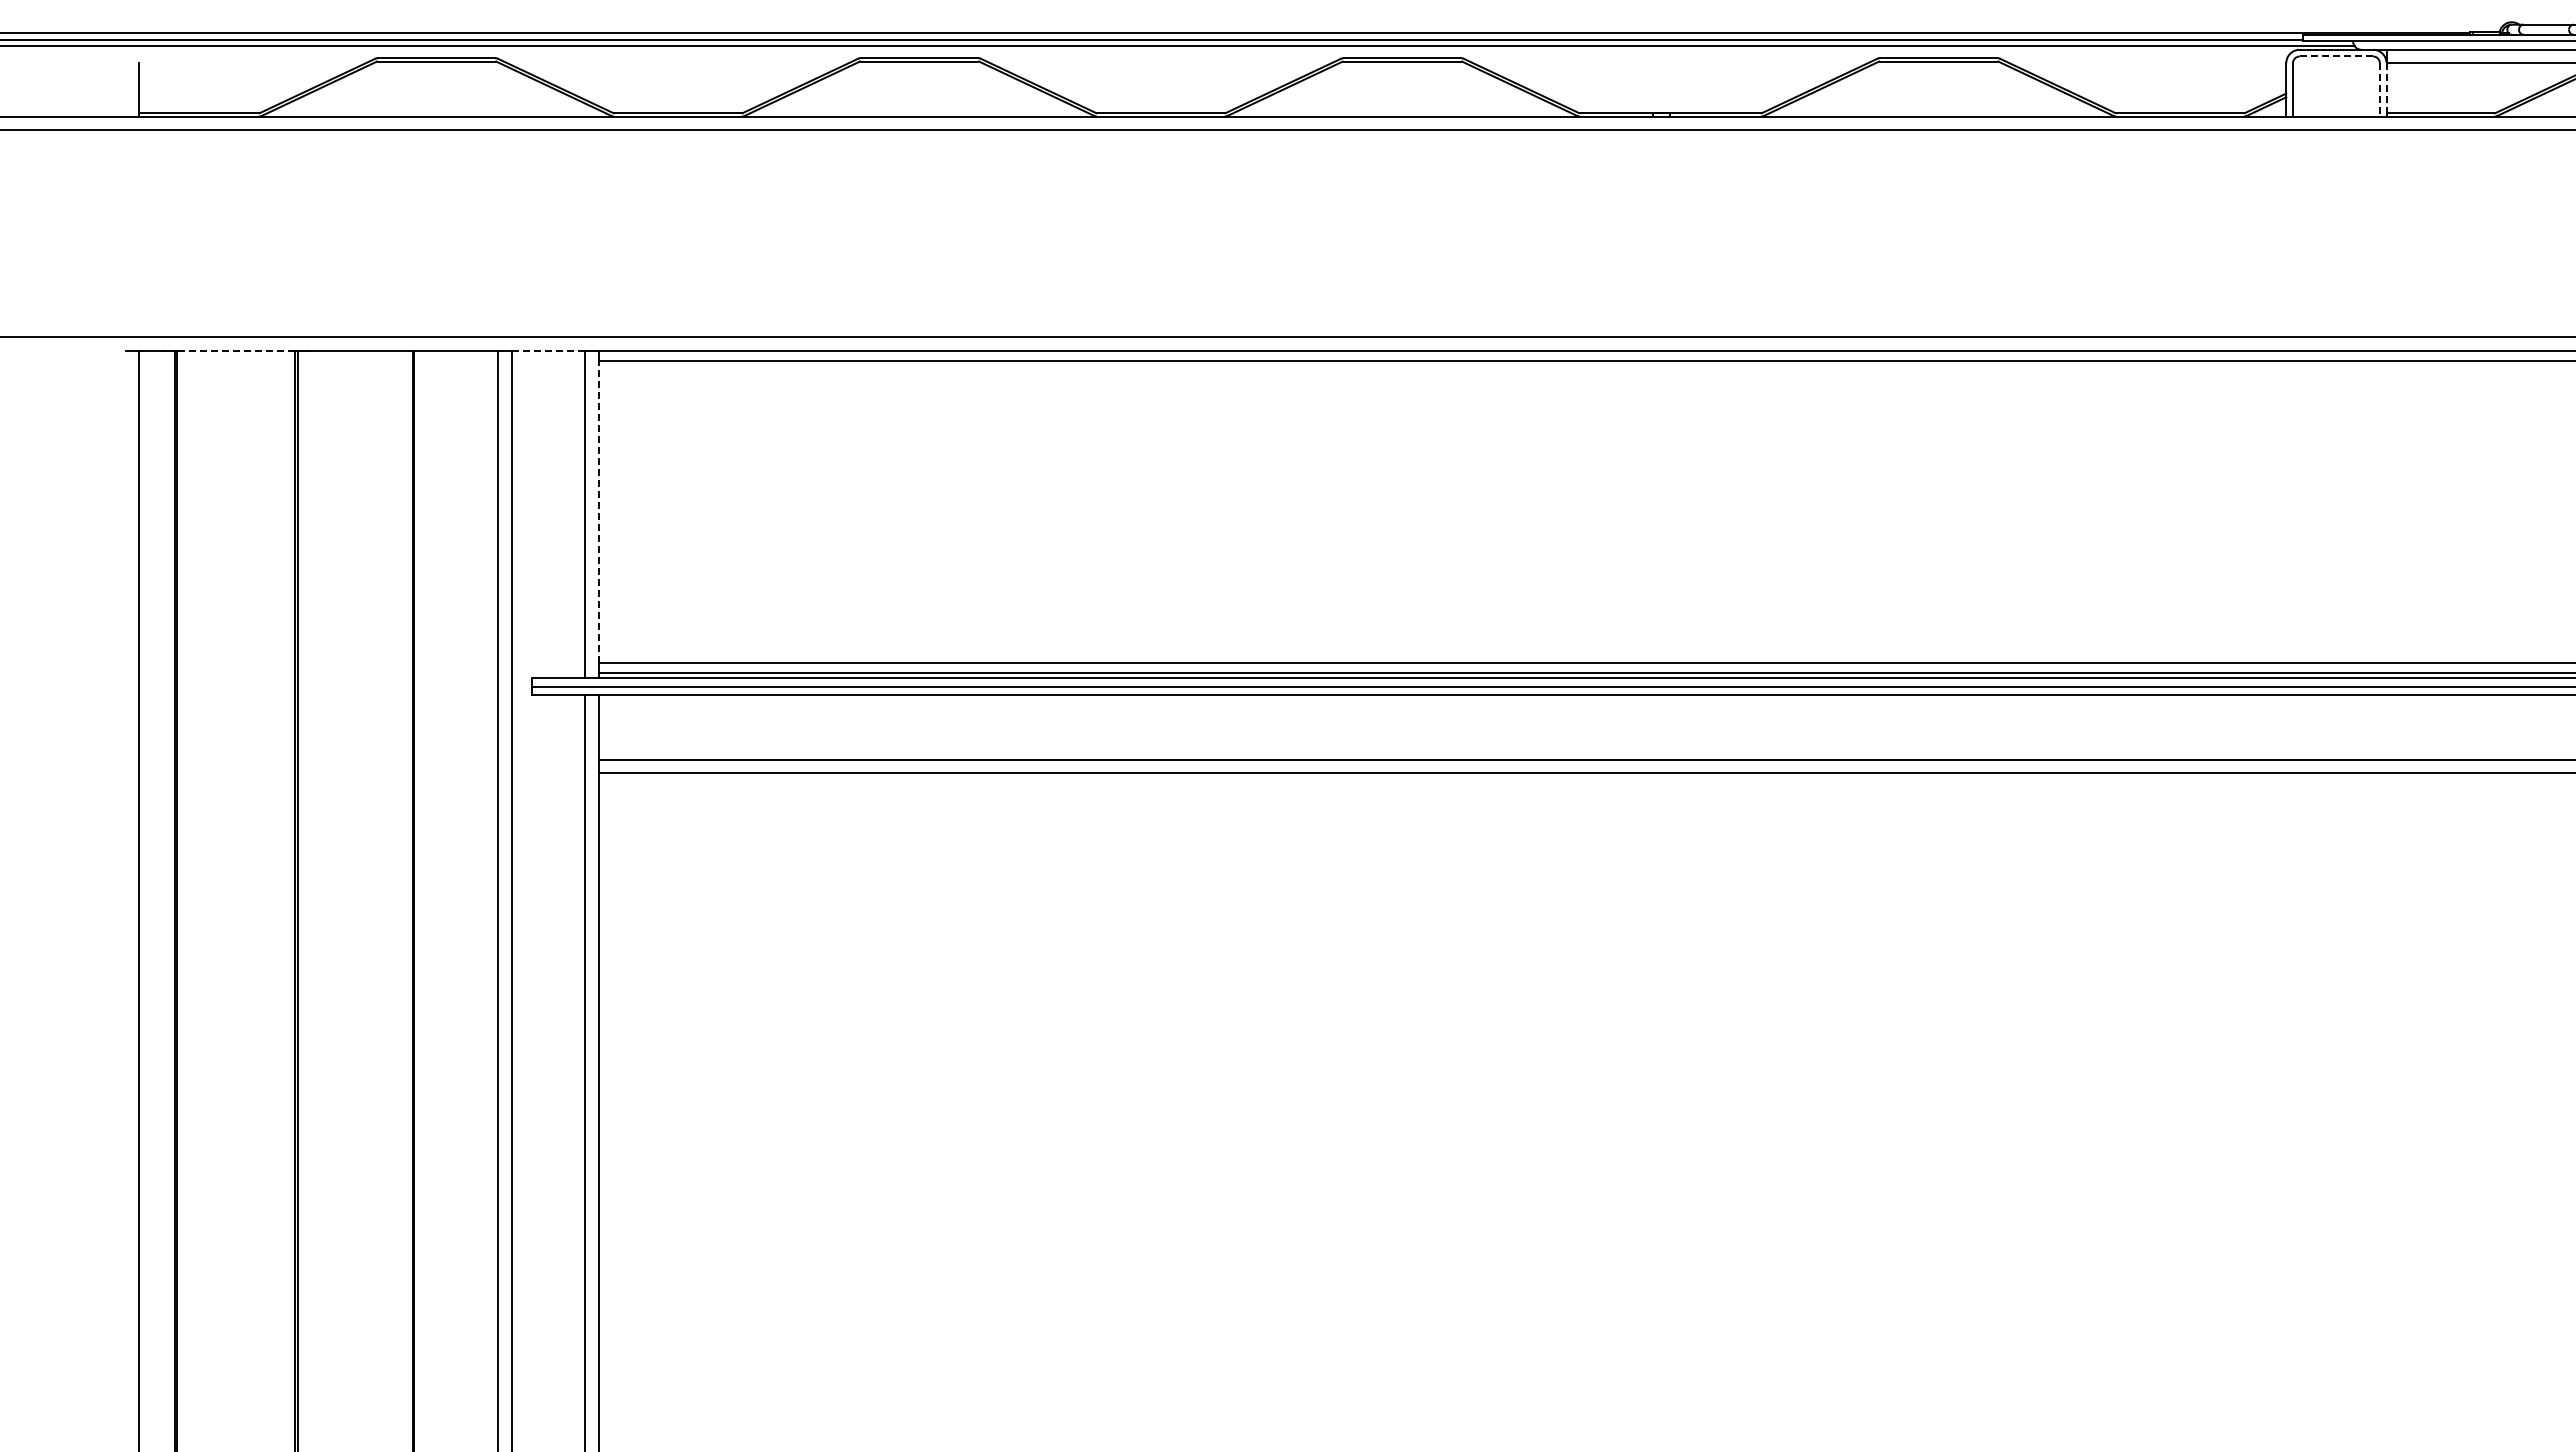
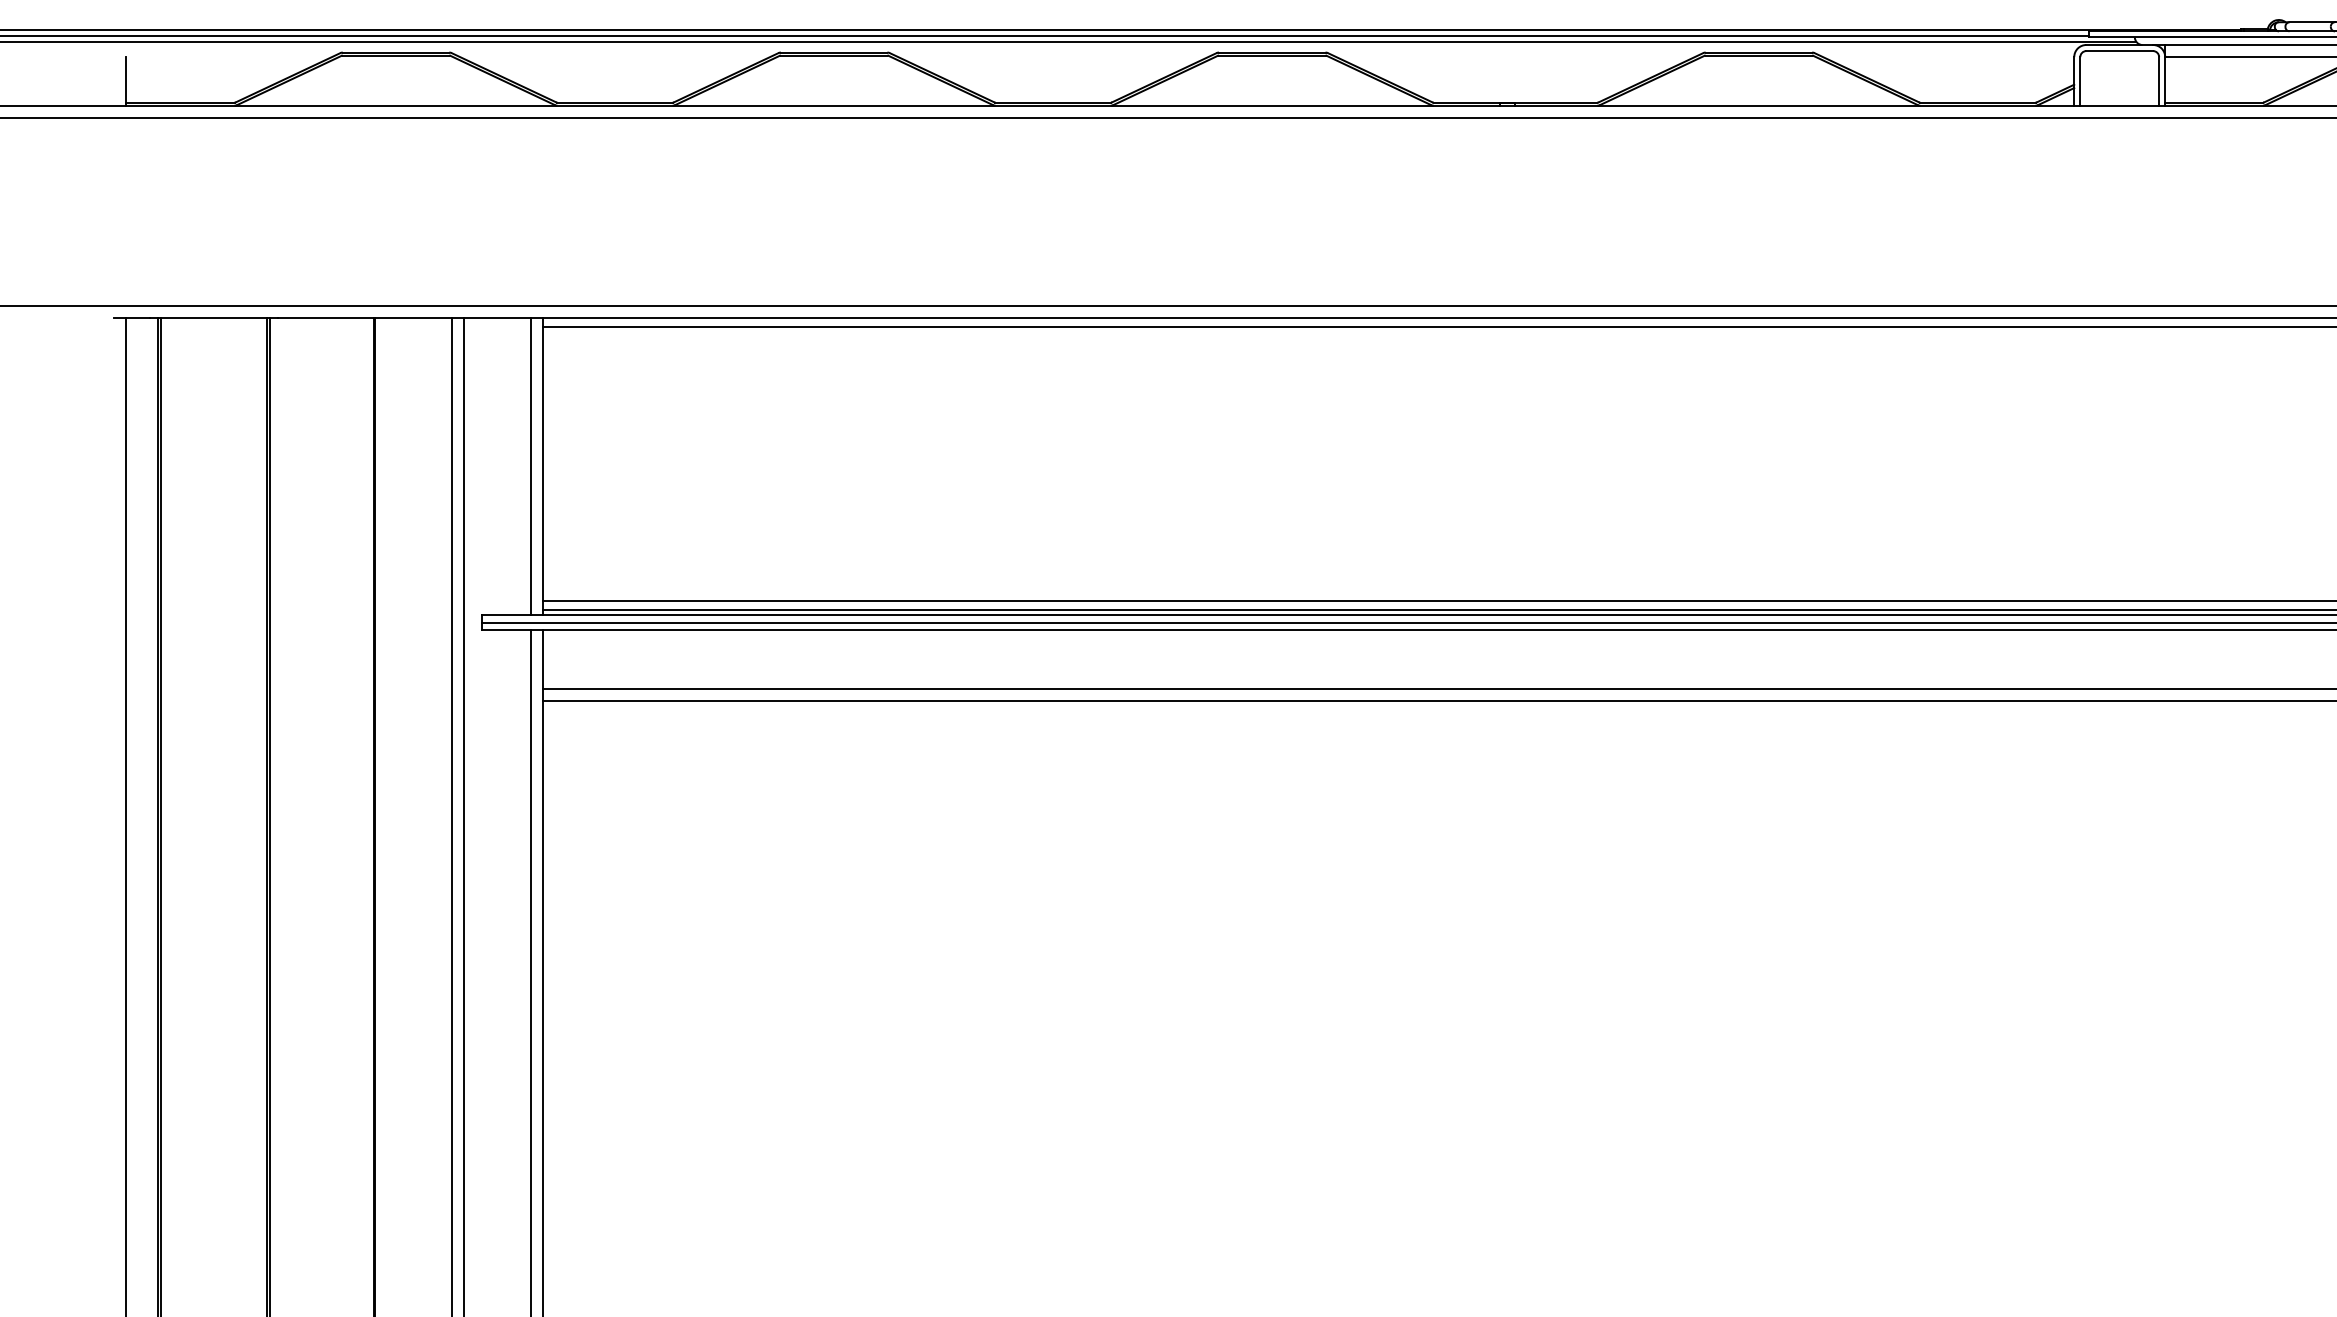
line: (2336, 56) -> (2119, 51), dashed -> solid
line: (2386, 88) -> (2165, 80), dashed -> solid
line: (2379, 89) -> (2158, 81), dashed -> solid
line: (236, 350) -> (214, 317), dashed -> solid
line: (548, 350) -> (497, 317), dashed -> solid
line: (598, 511) -> (542, 463), dashed -> solid

